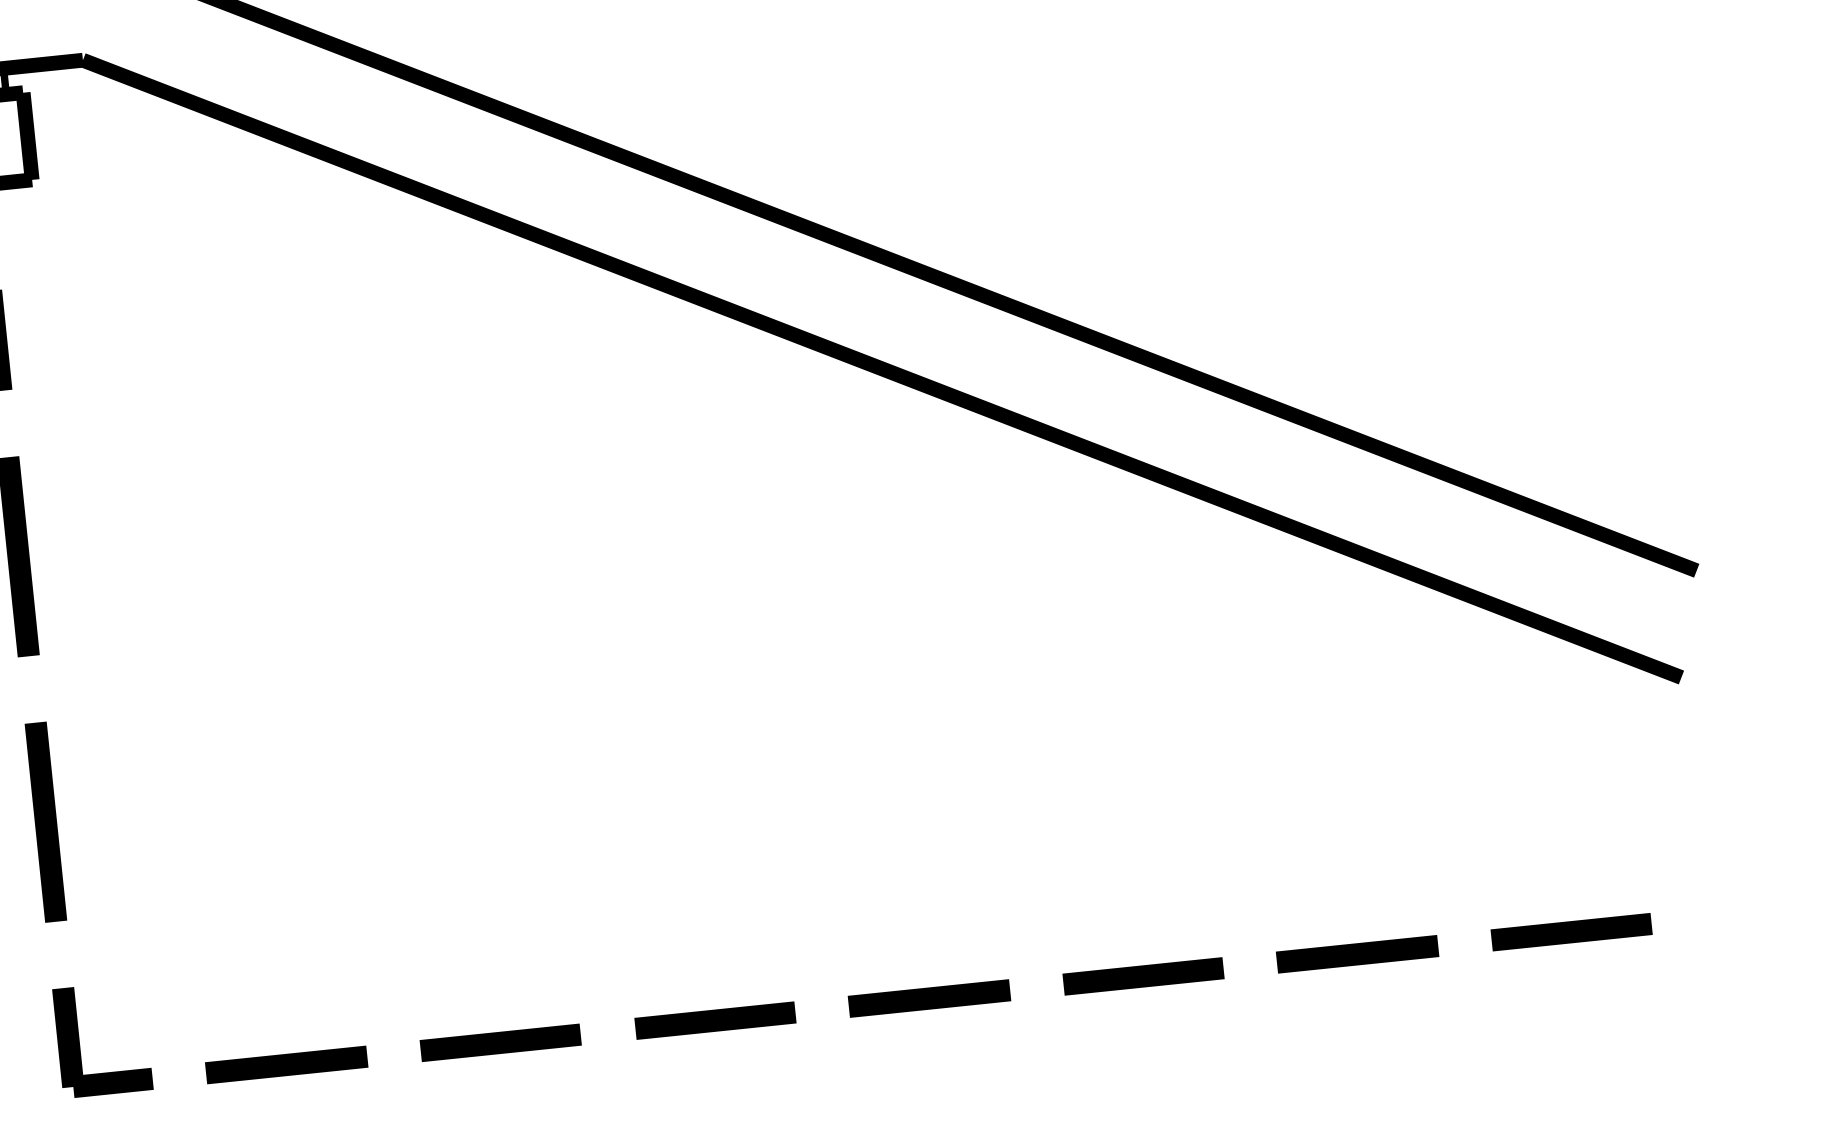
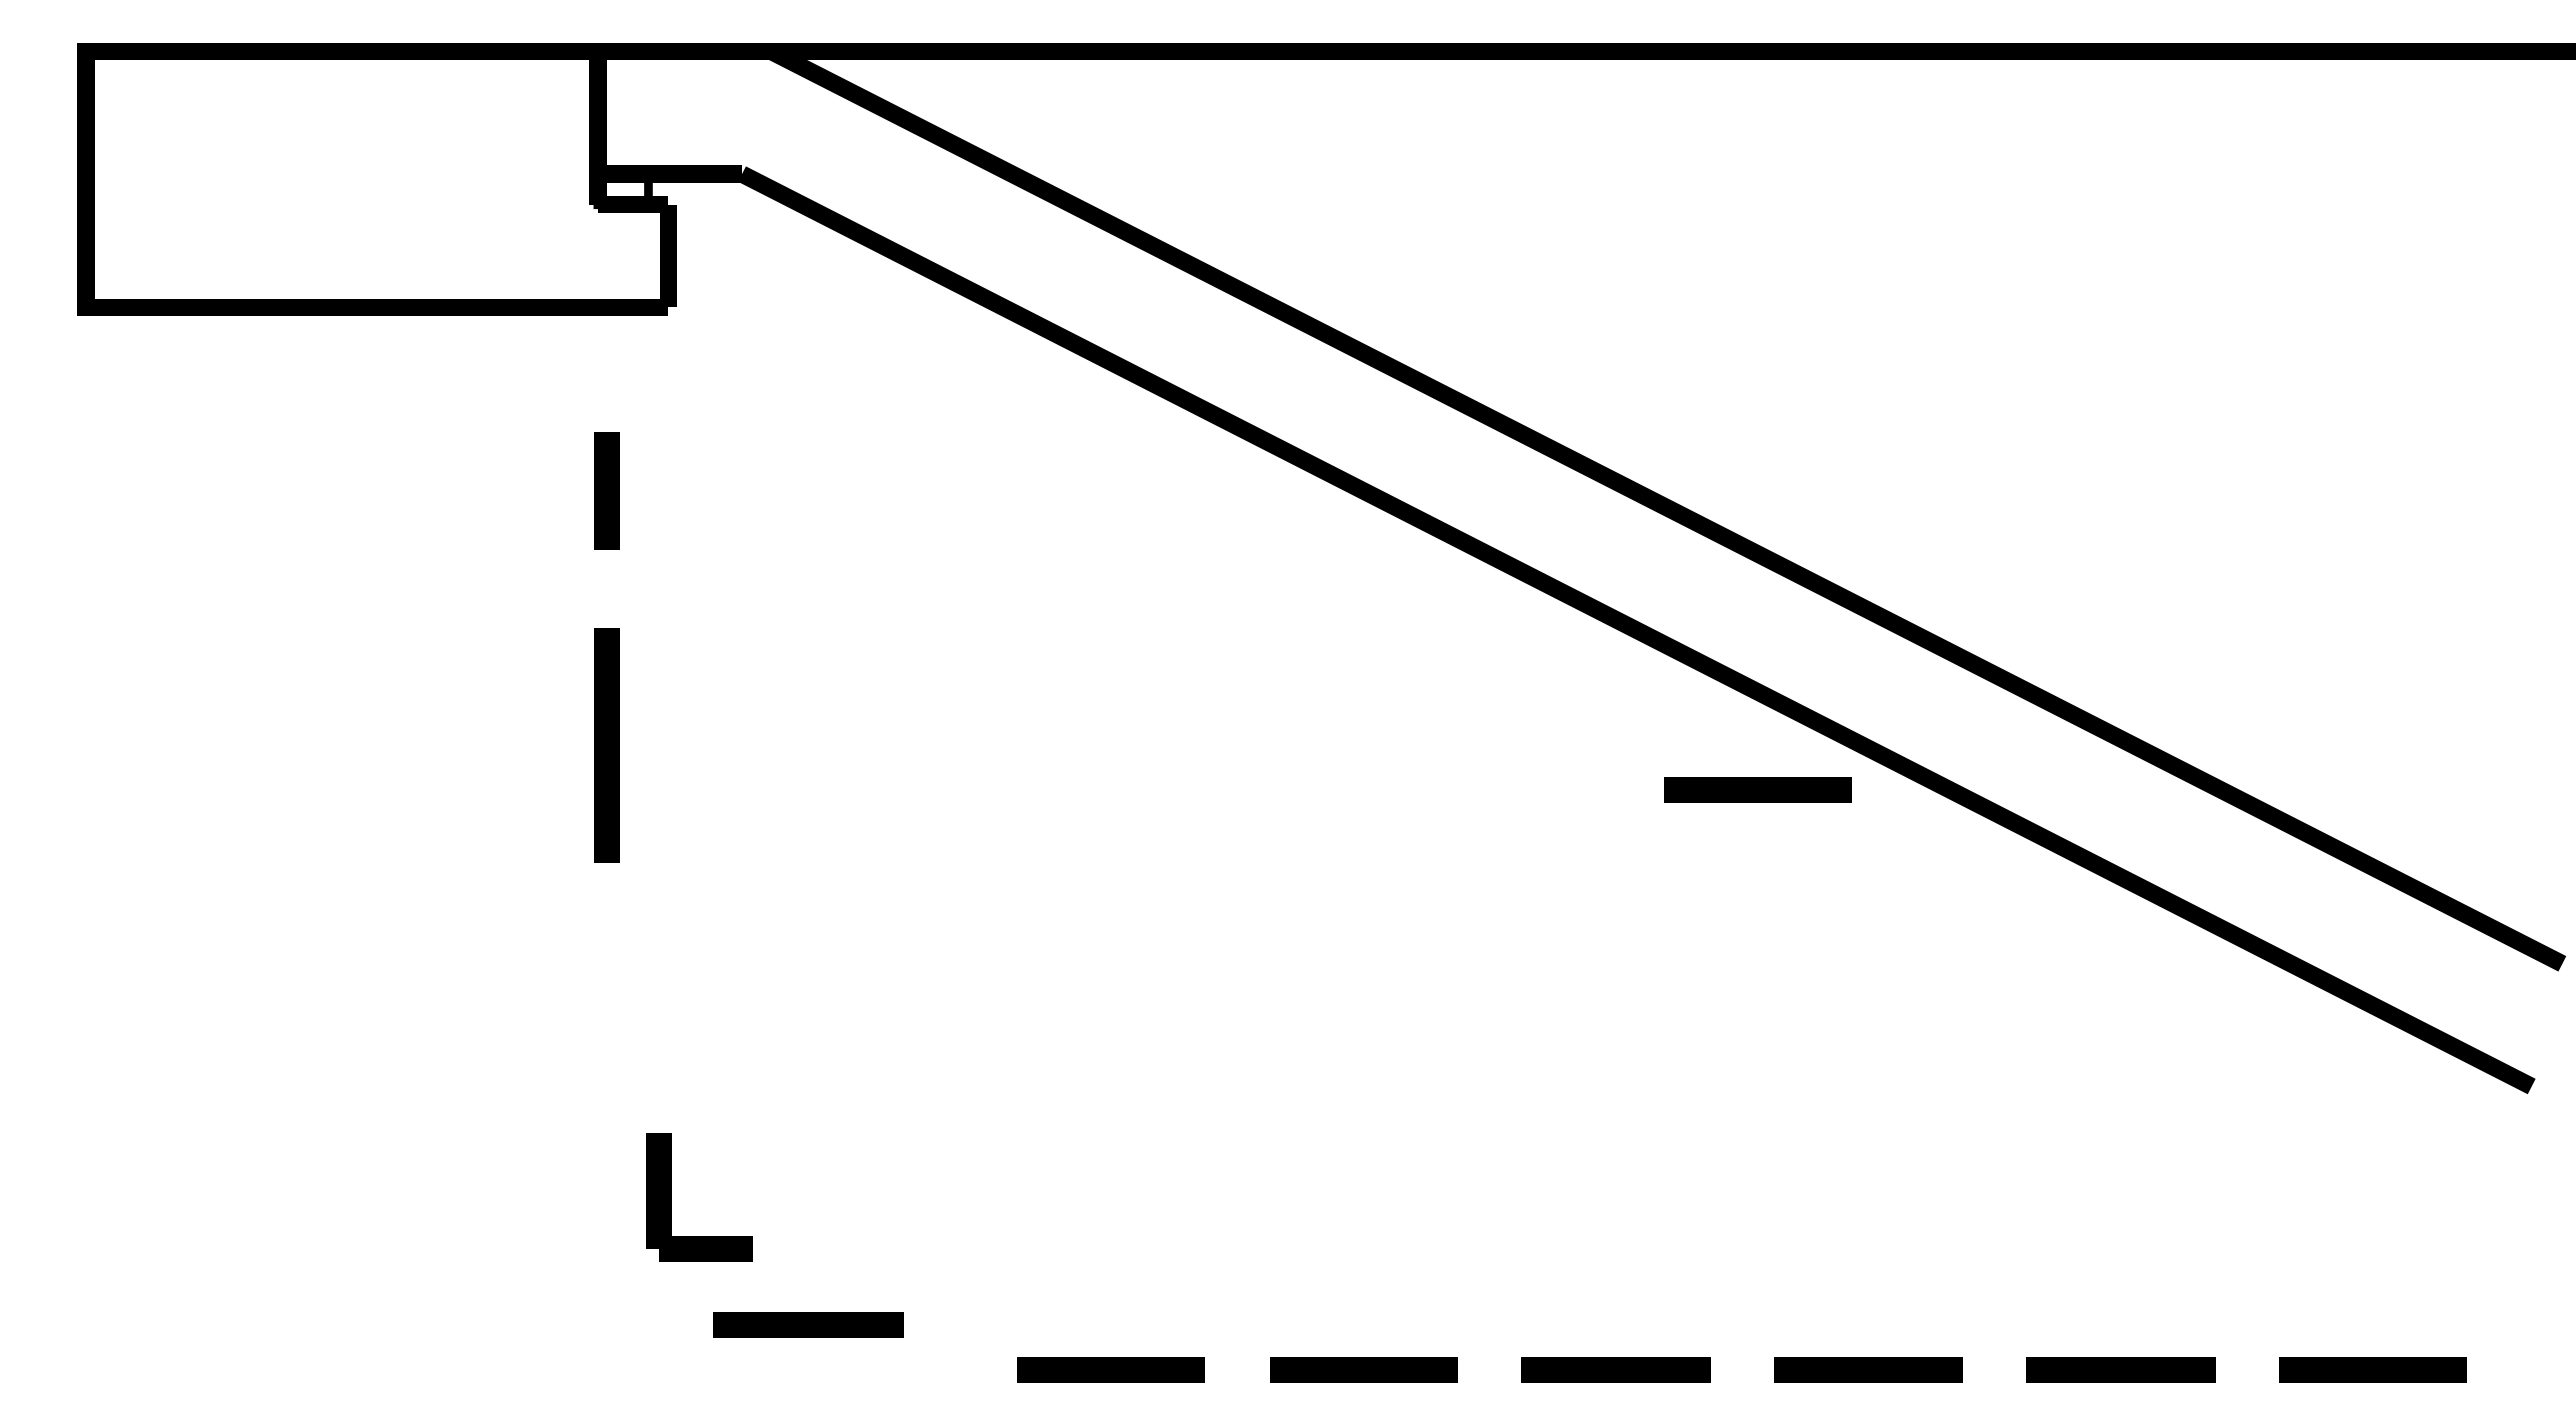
line: (998, 493) -> (1757, 789), added
line: (45, 821) -> (606, 1057), removed
part: (79, 1042) -> (671, 1197), moved
line: (286, 1064) -> (808, 1324), moved

